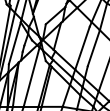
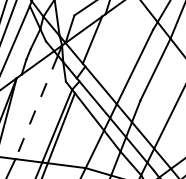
line: (31, 77) -> (36, 107), solid -> dashed

